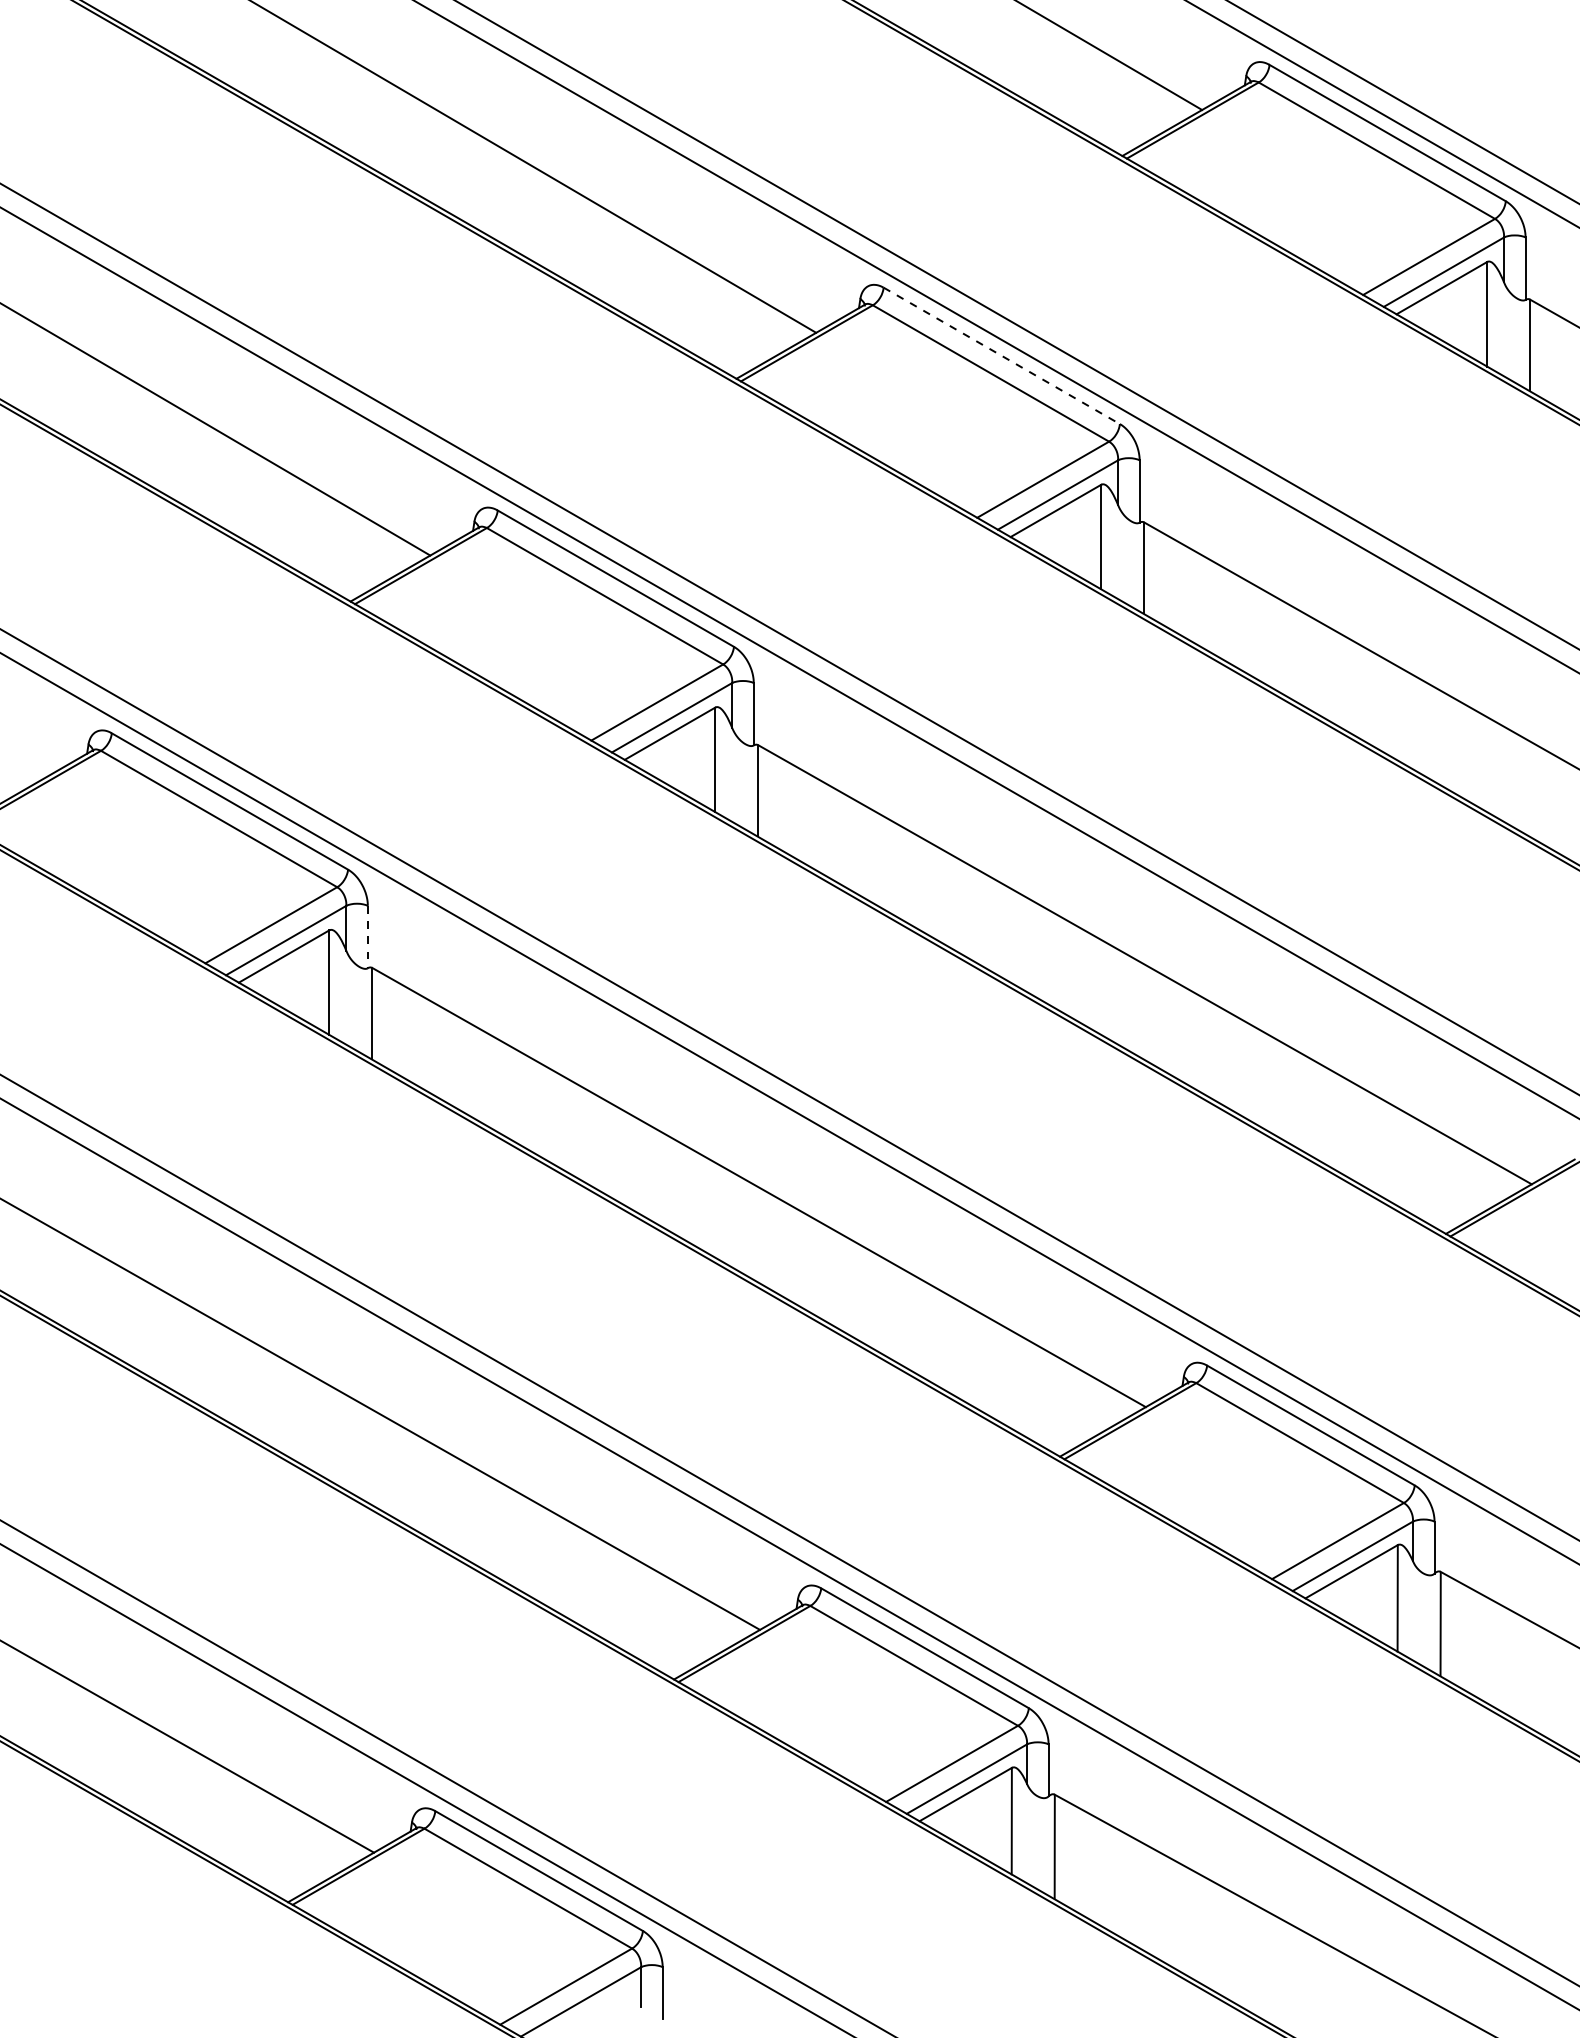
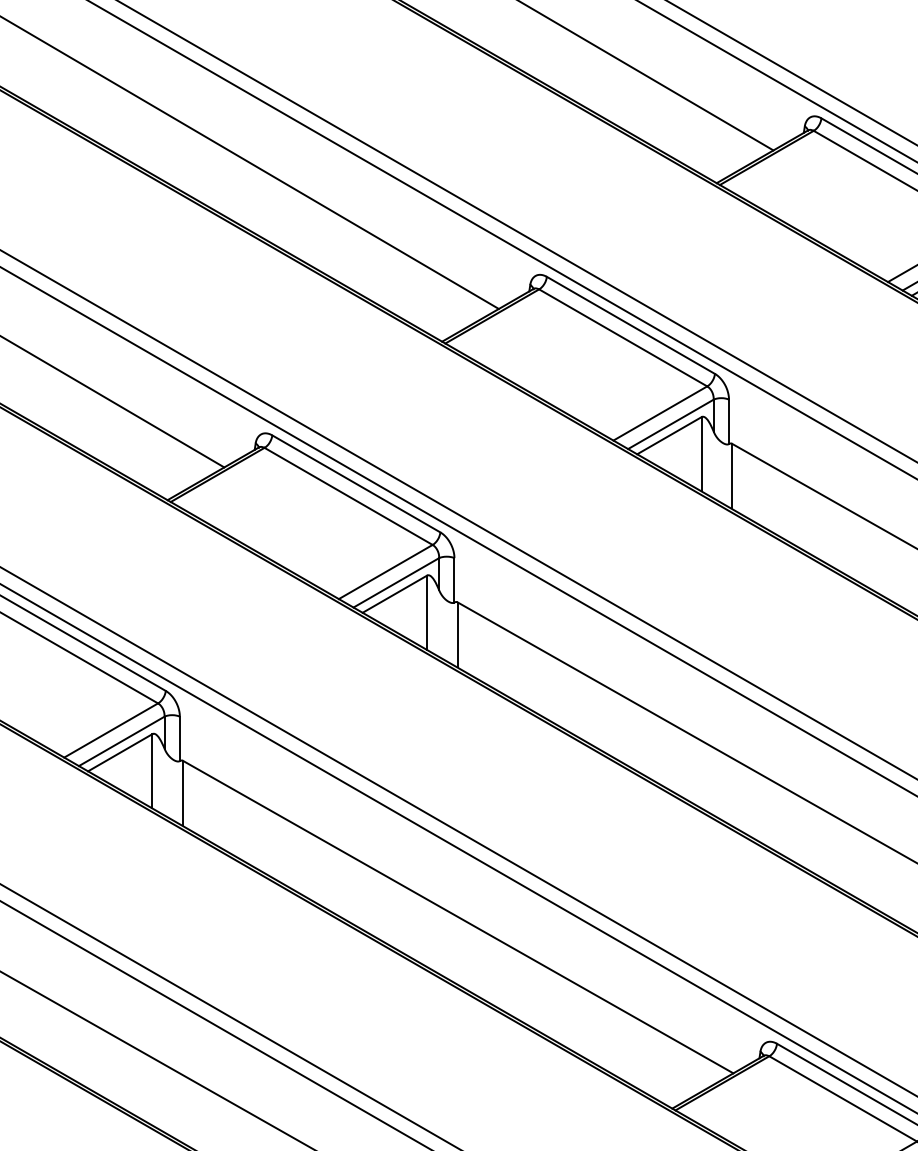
line: (1002, 356) -> (631, 325), dashed -> solid
line: (367, 937) -> (179, 739), dashed -> solid

